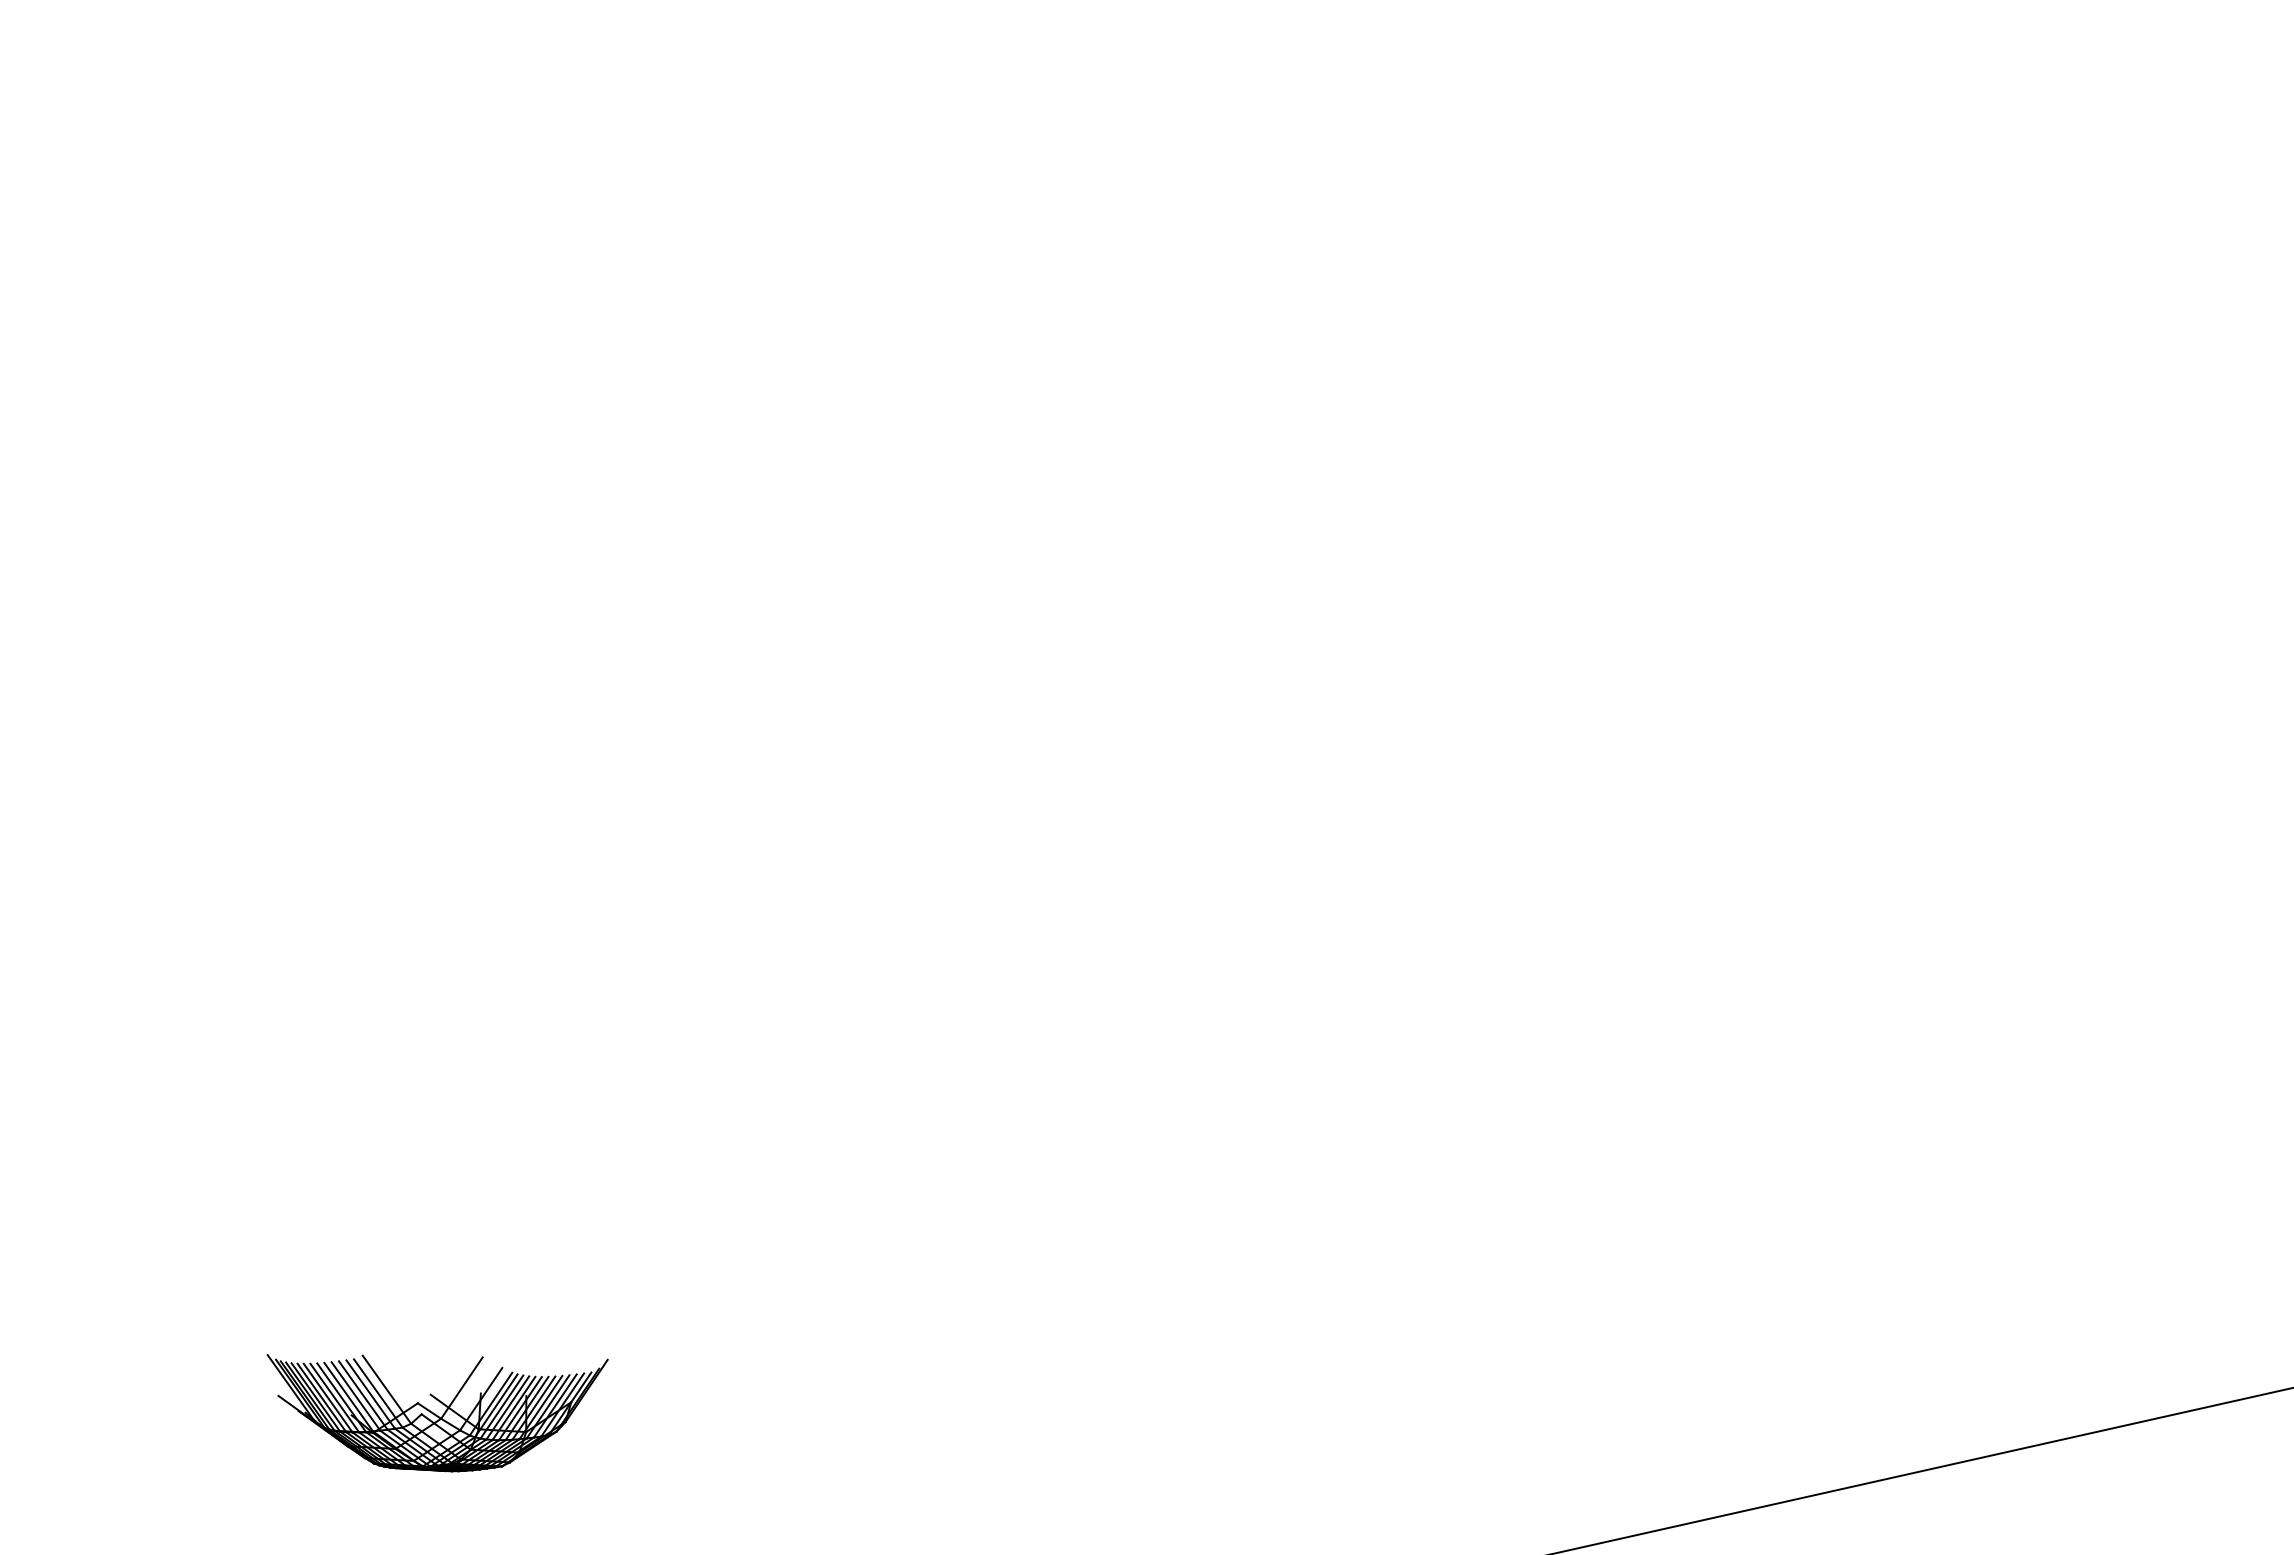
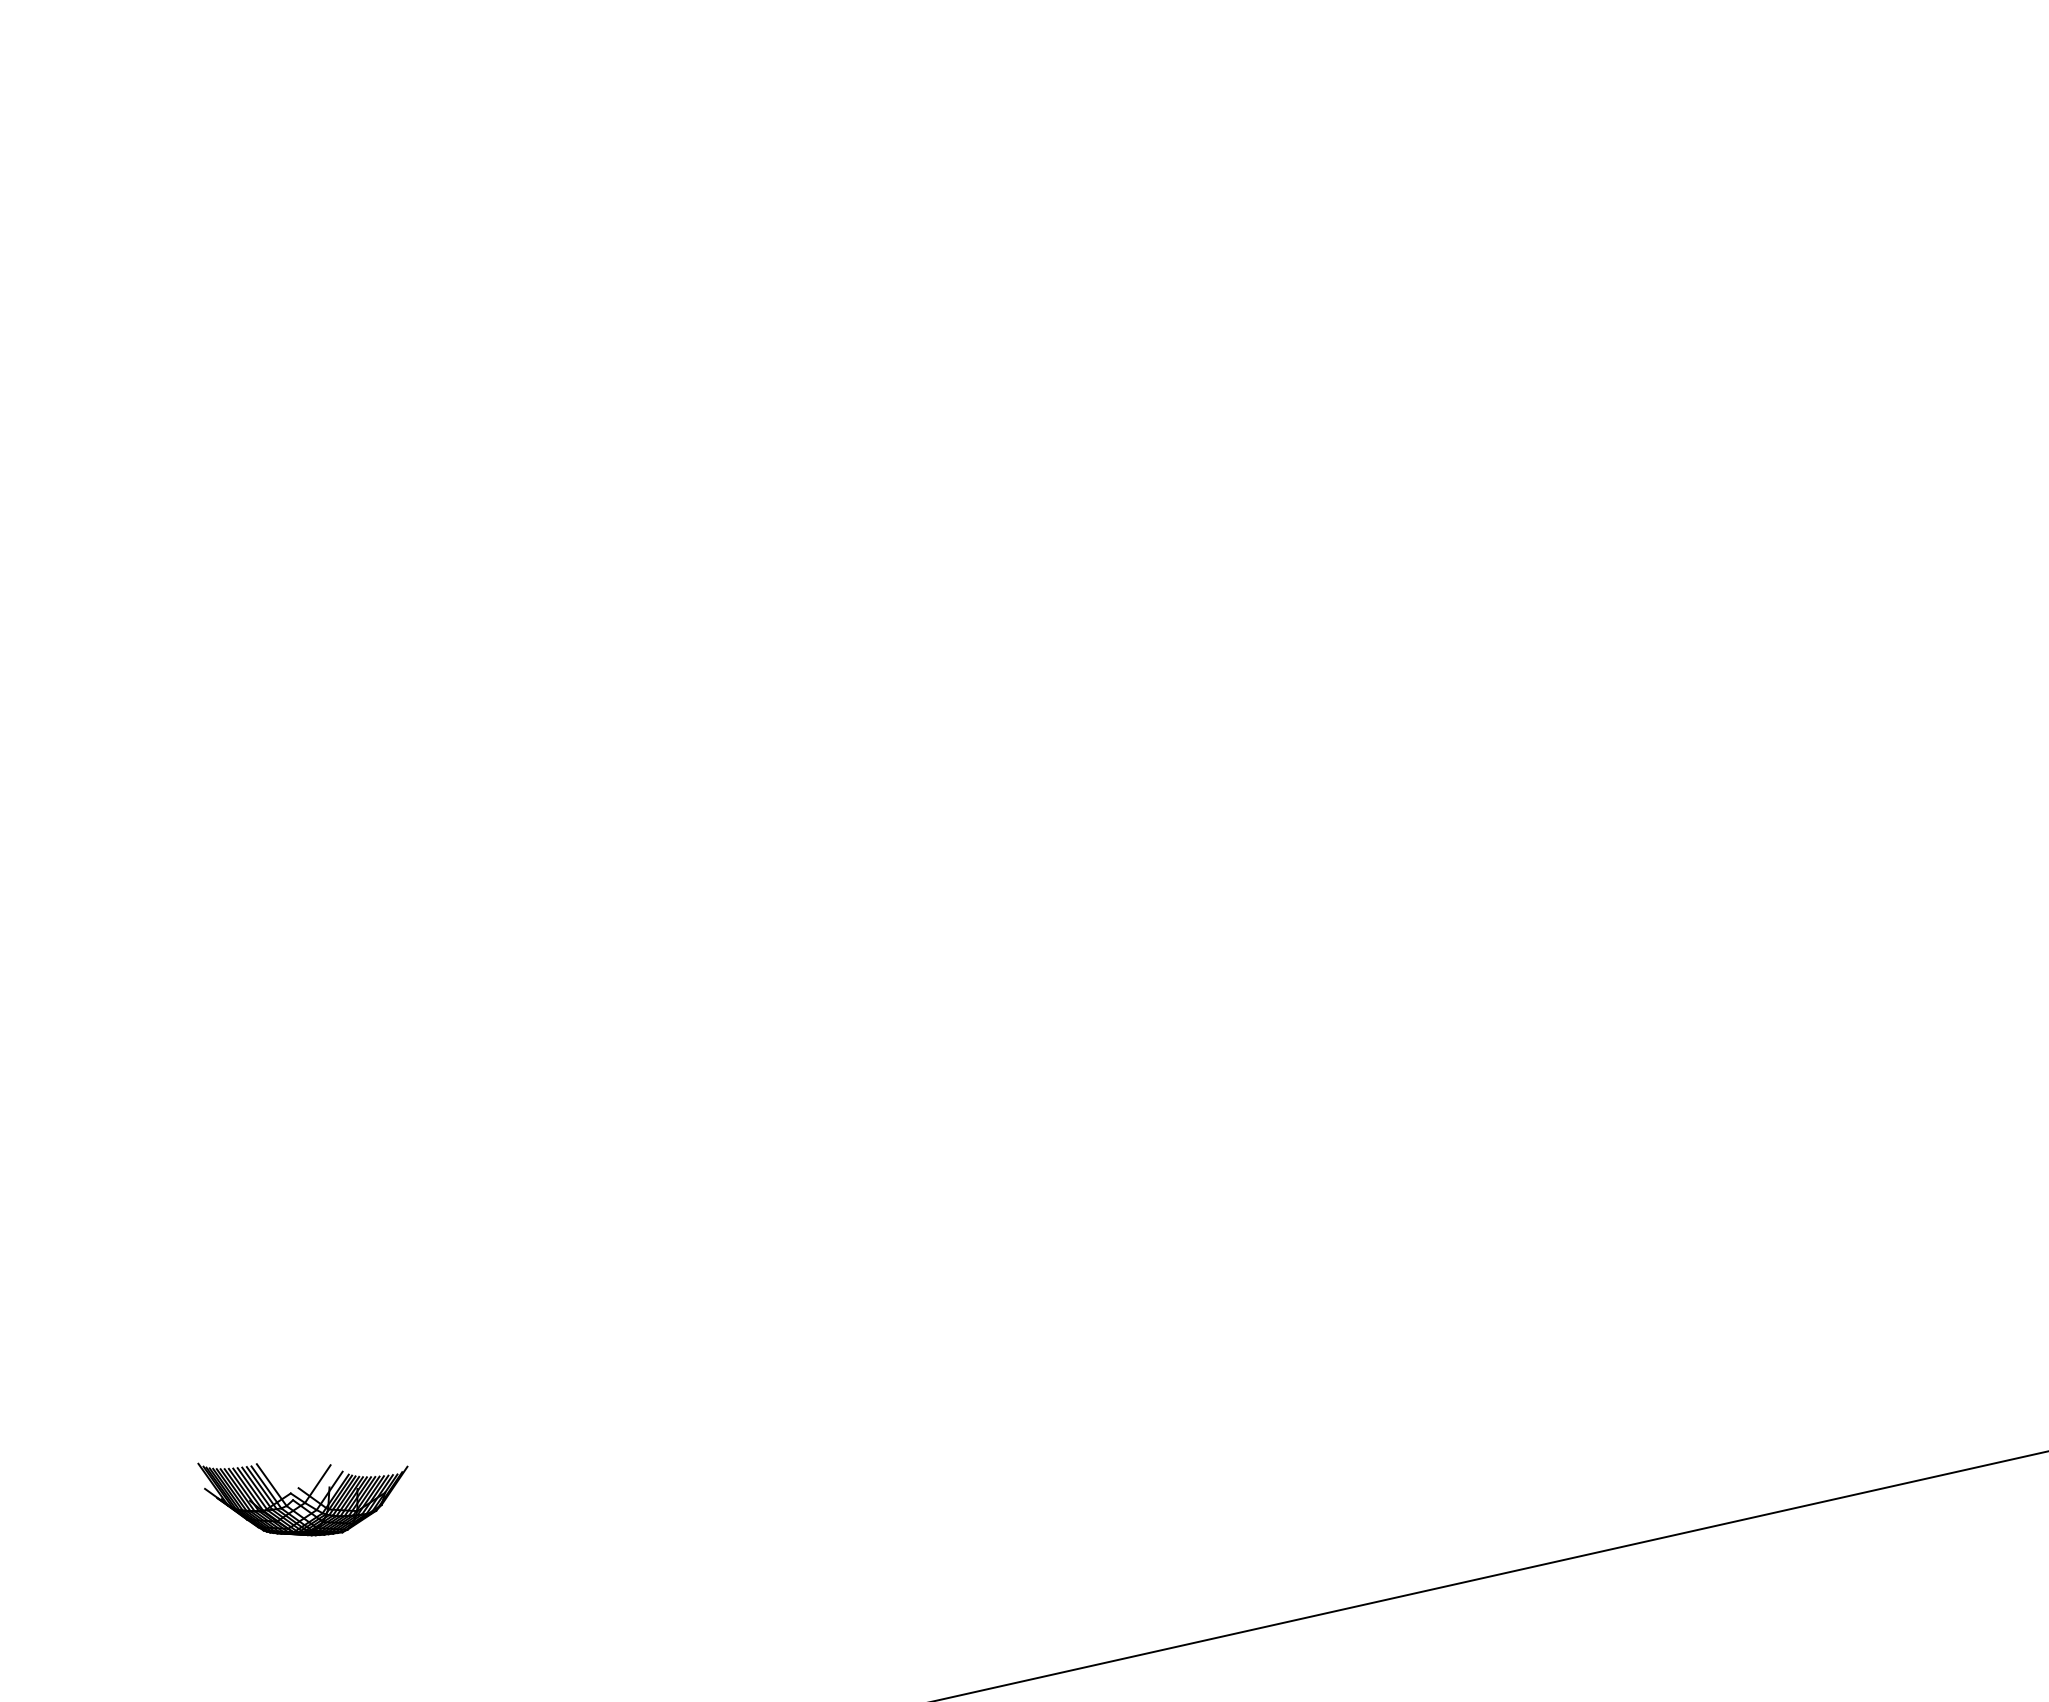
part: (437, 1413) -> (302, 1499), size x0.7

